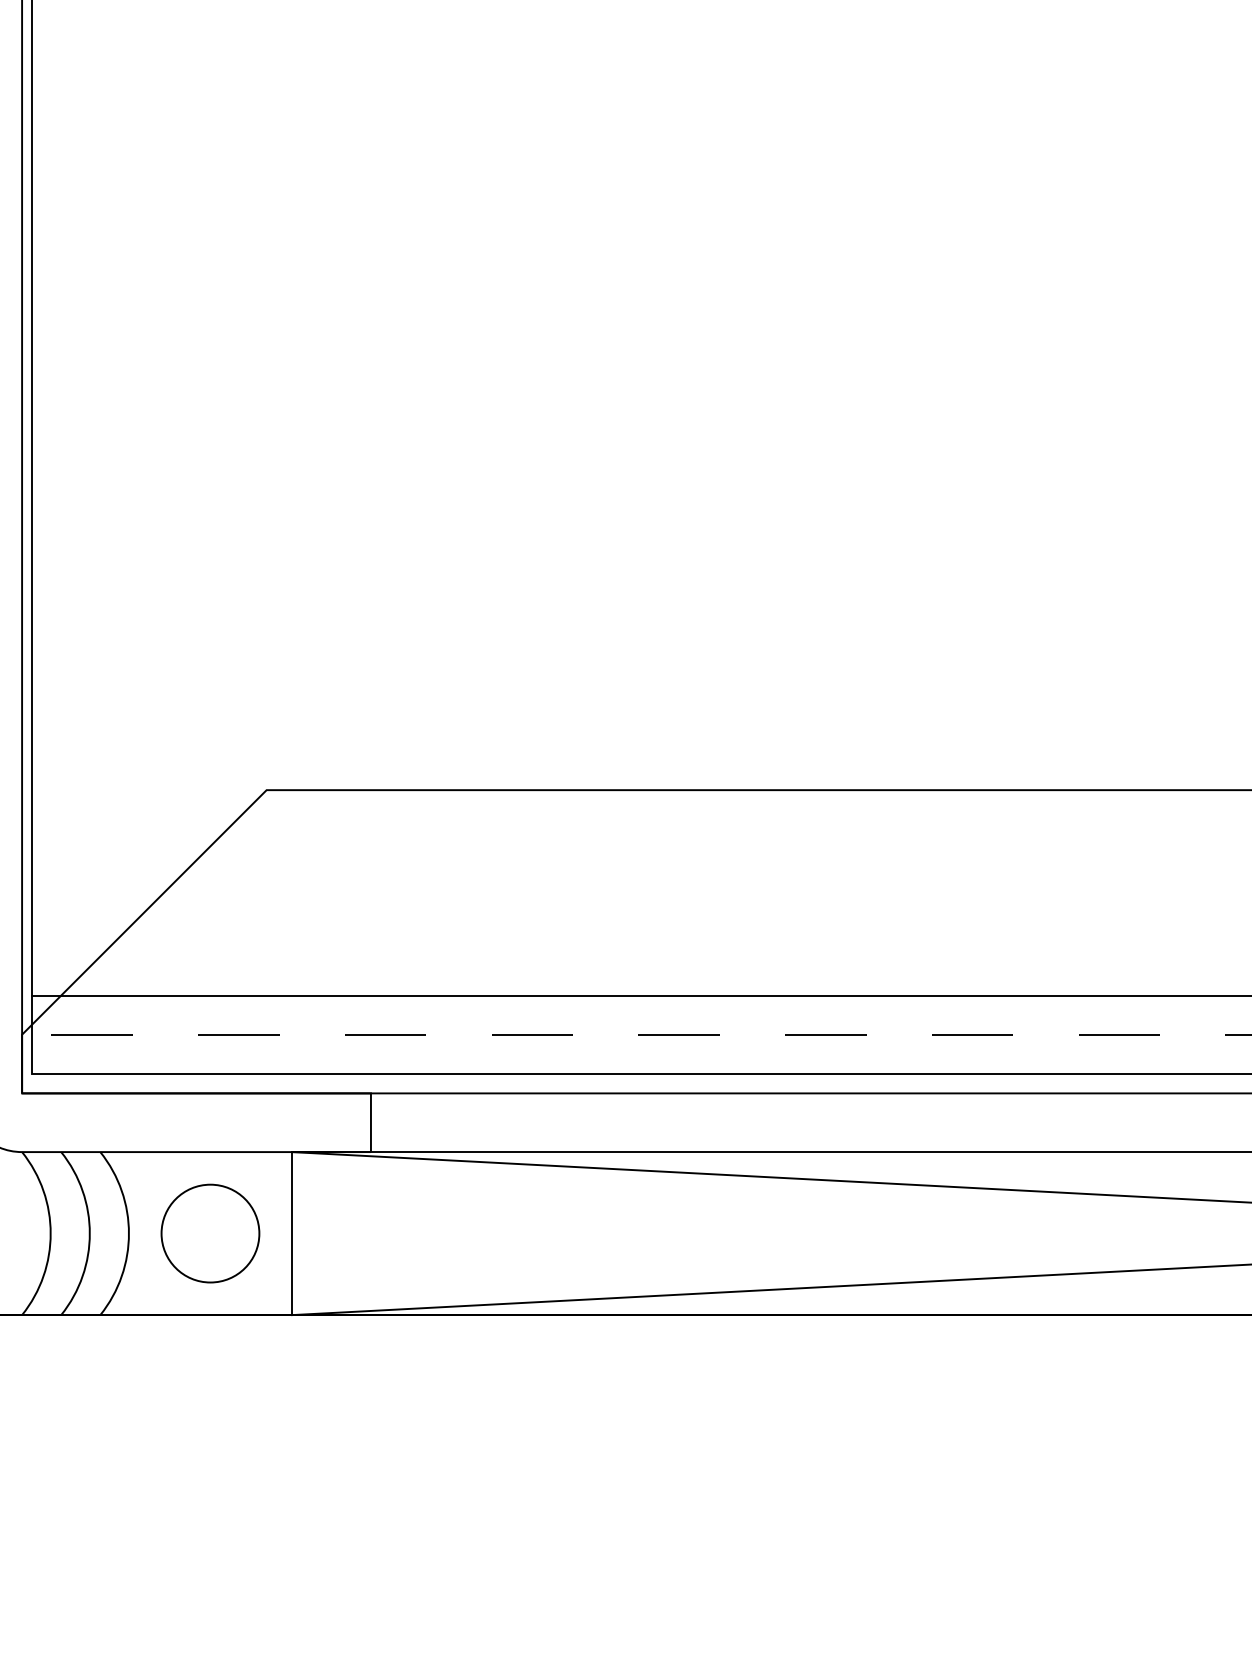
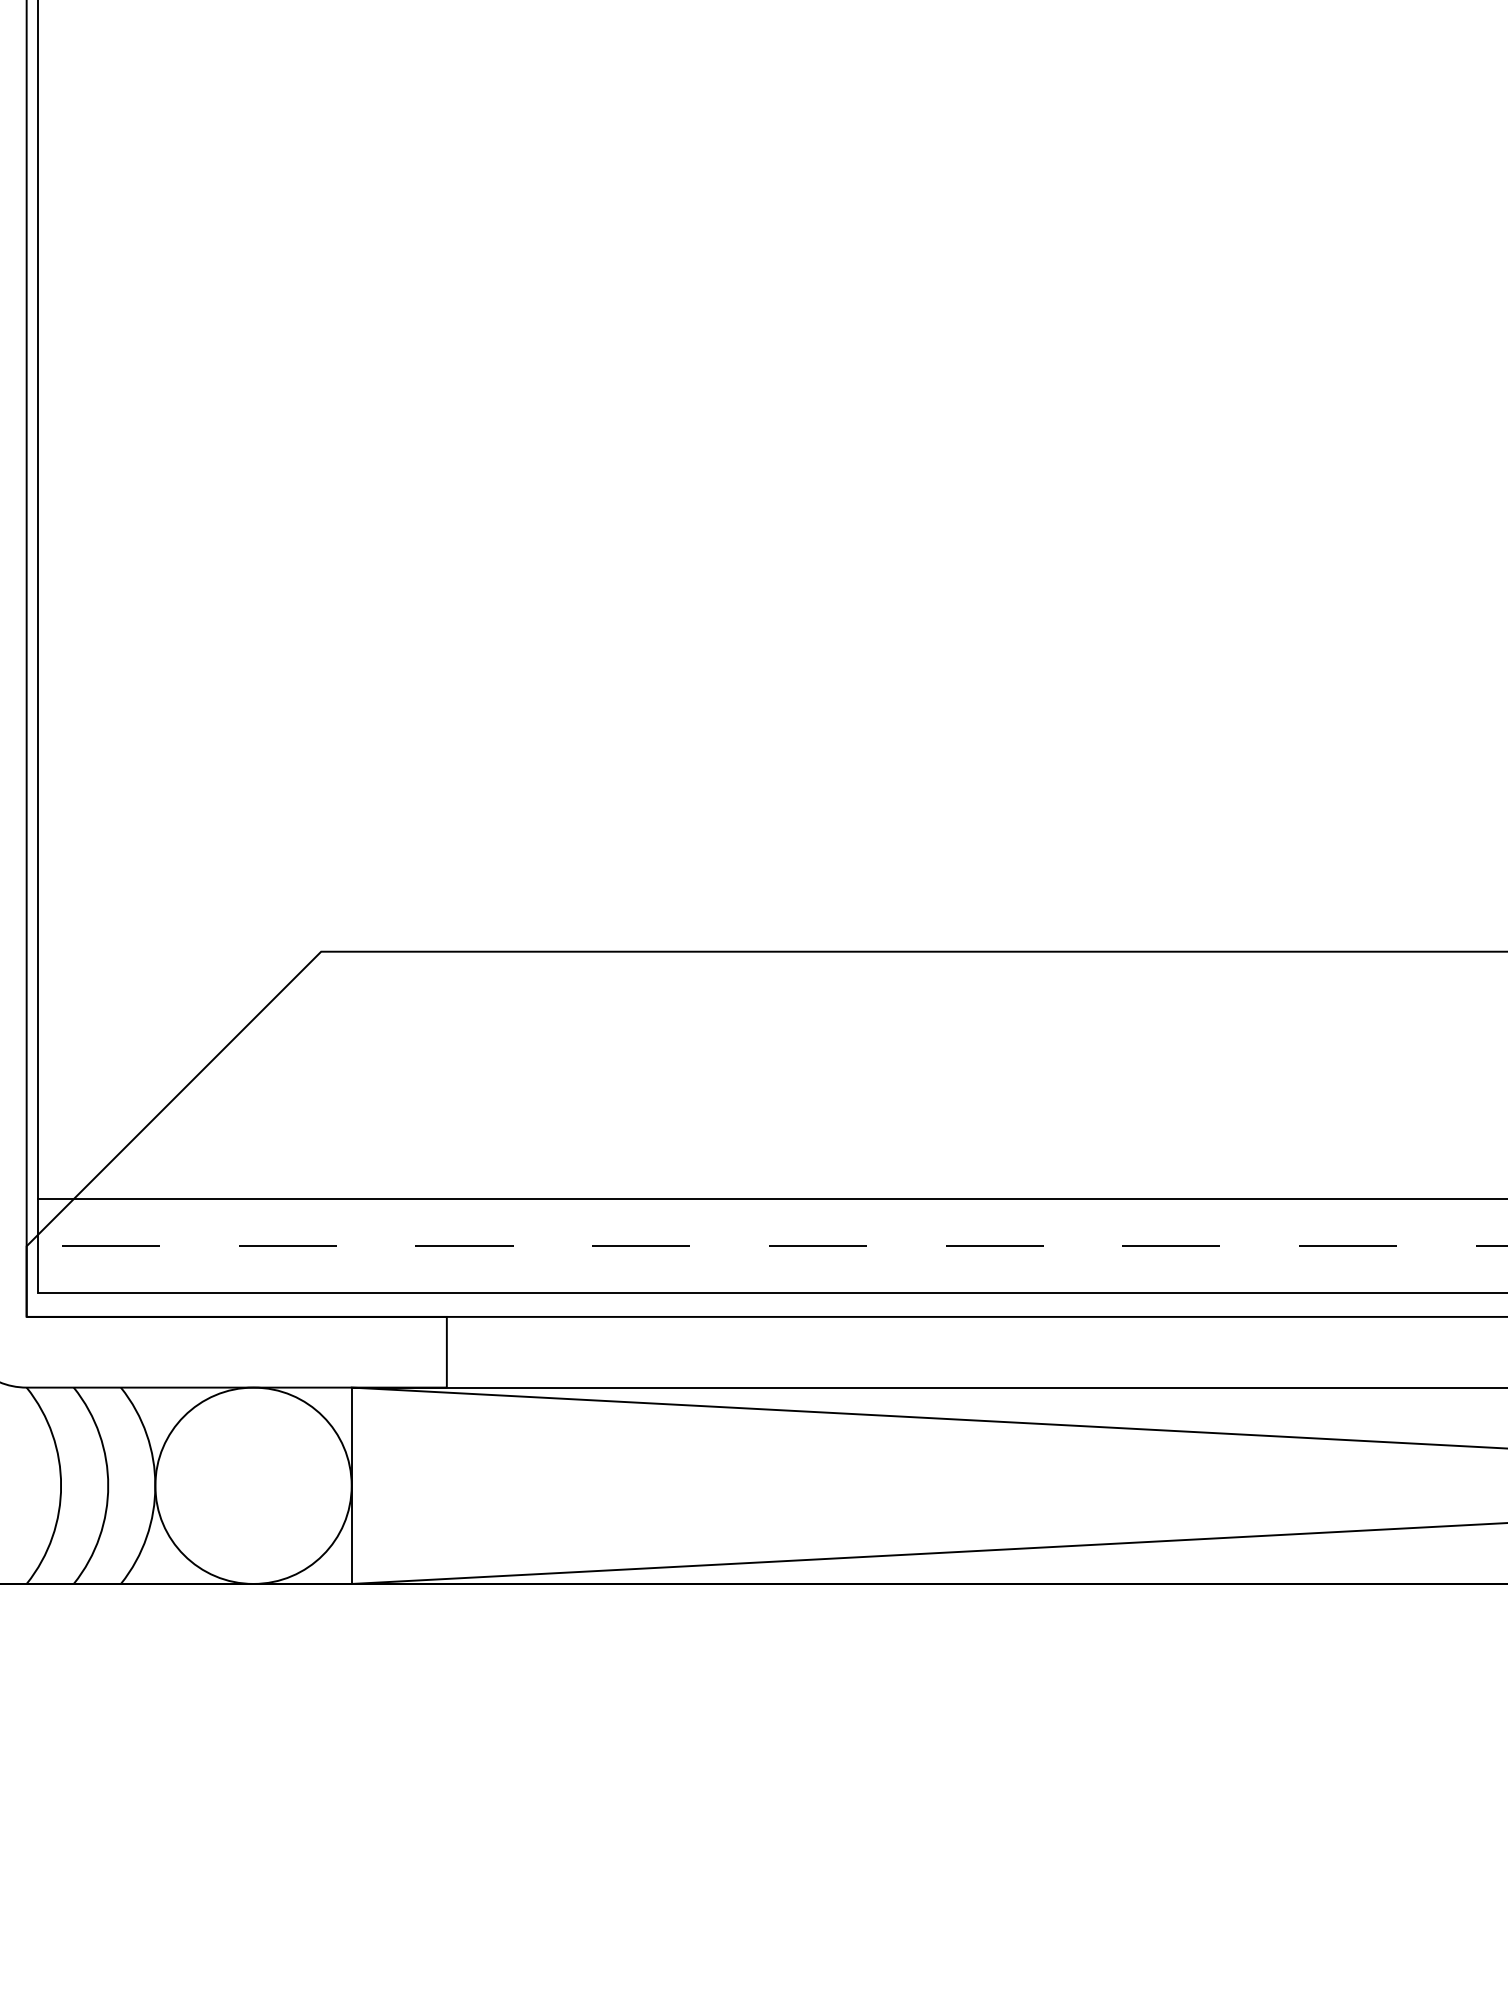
circle: (210, 1233) -> (253, 1485), size x1.67

